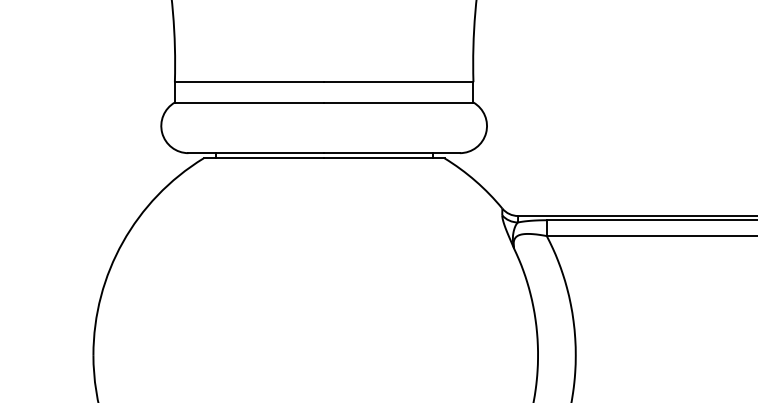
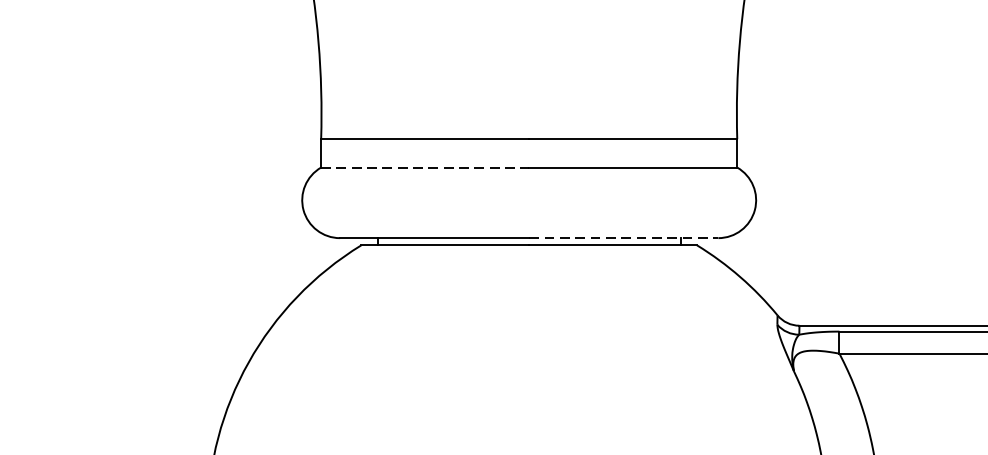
line: (249, 102) -> (425, 167), solid -> dashed
line: (392, 153) -> (624, 238), solid -> dashed

